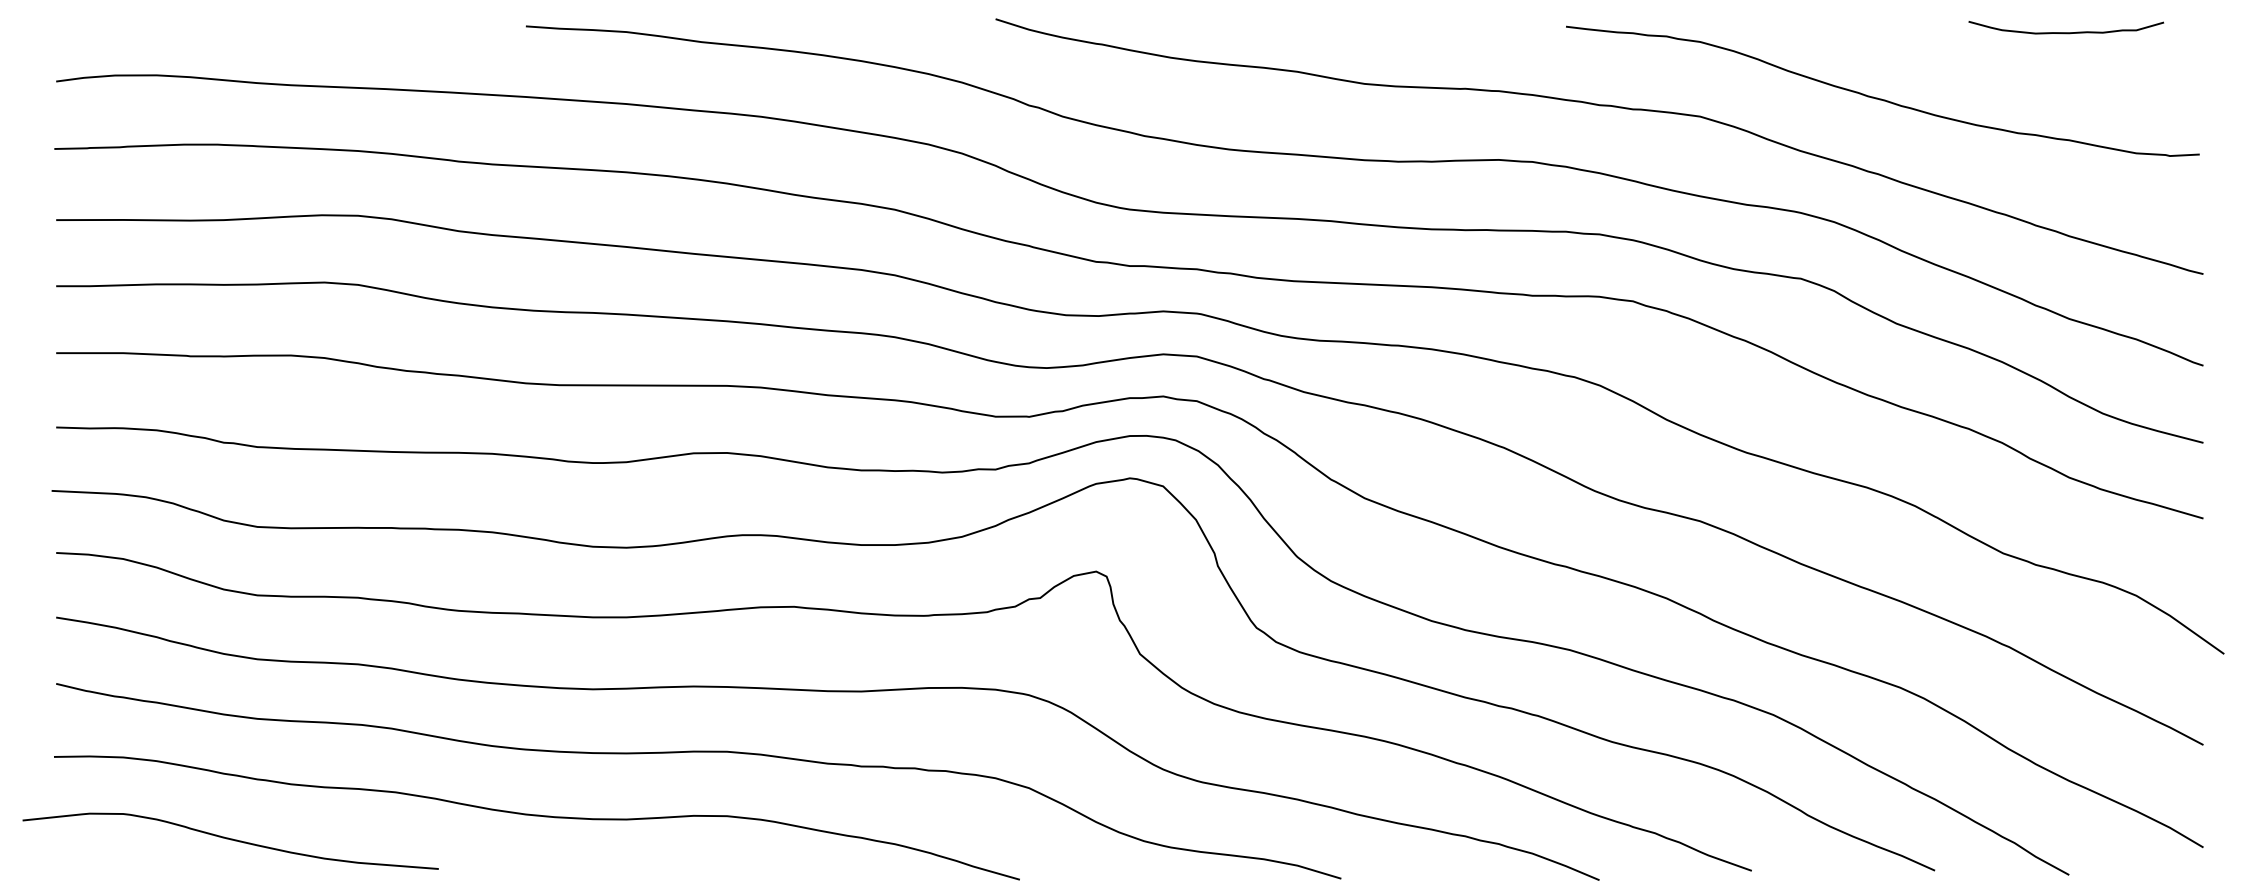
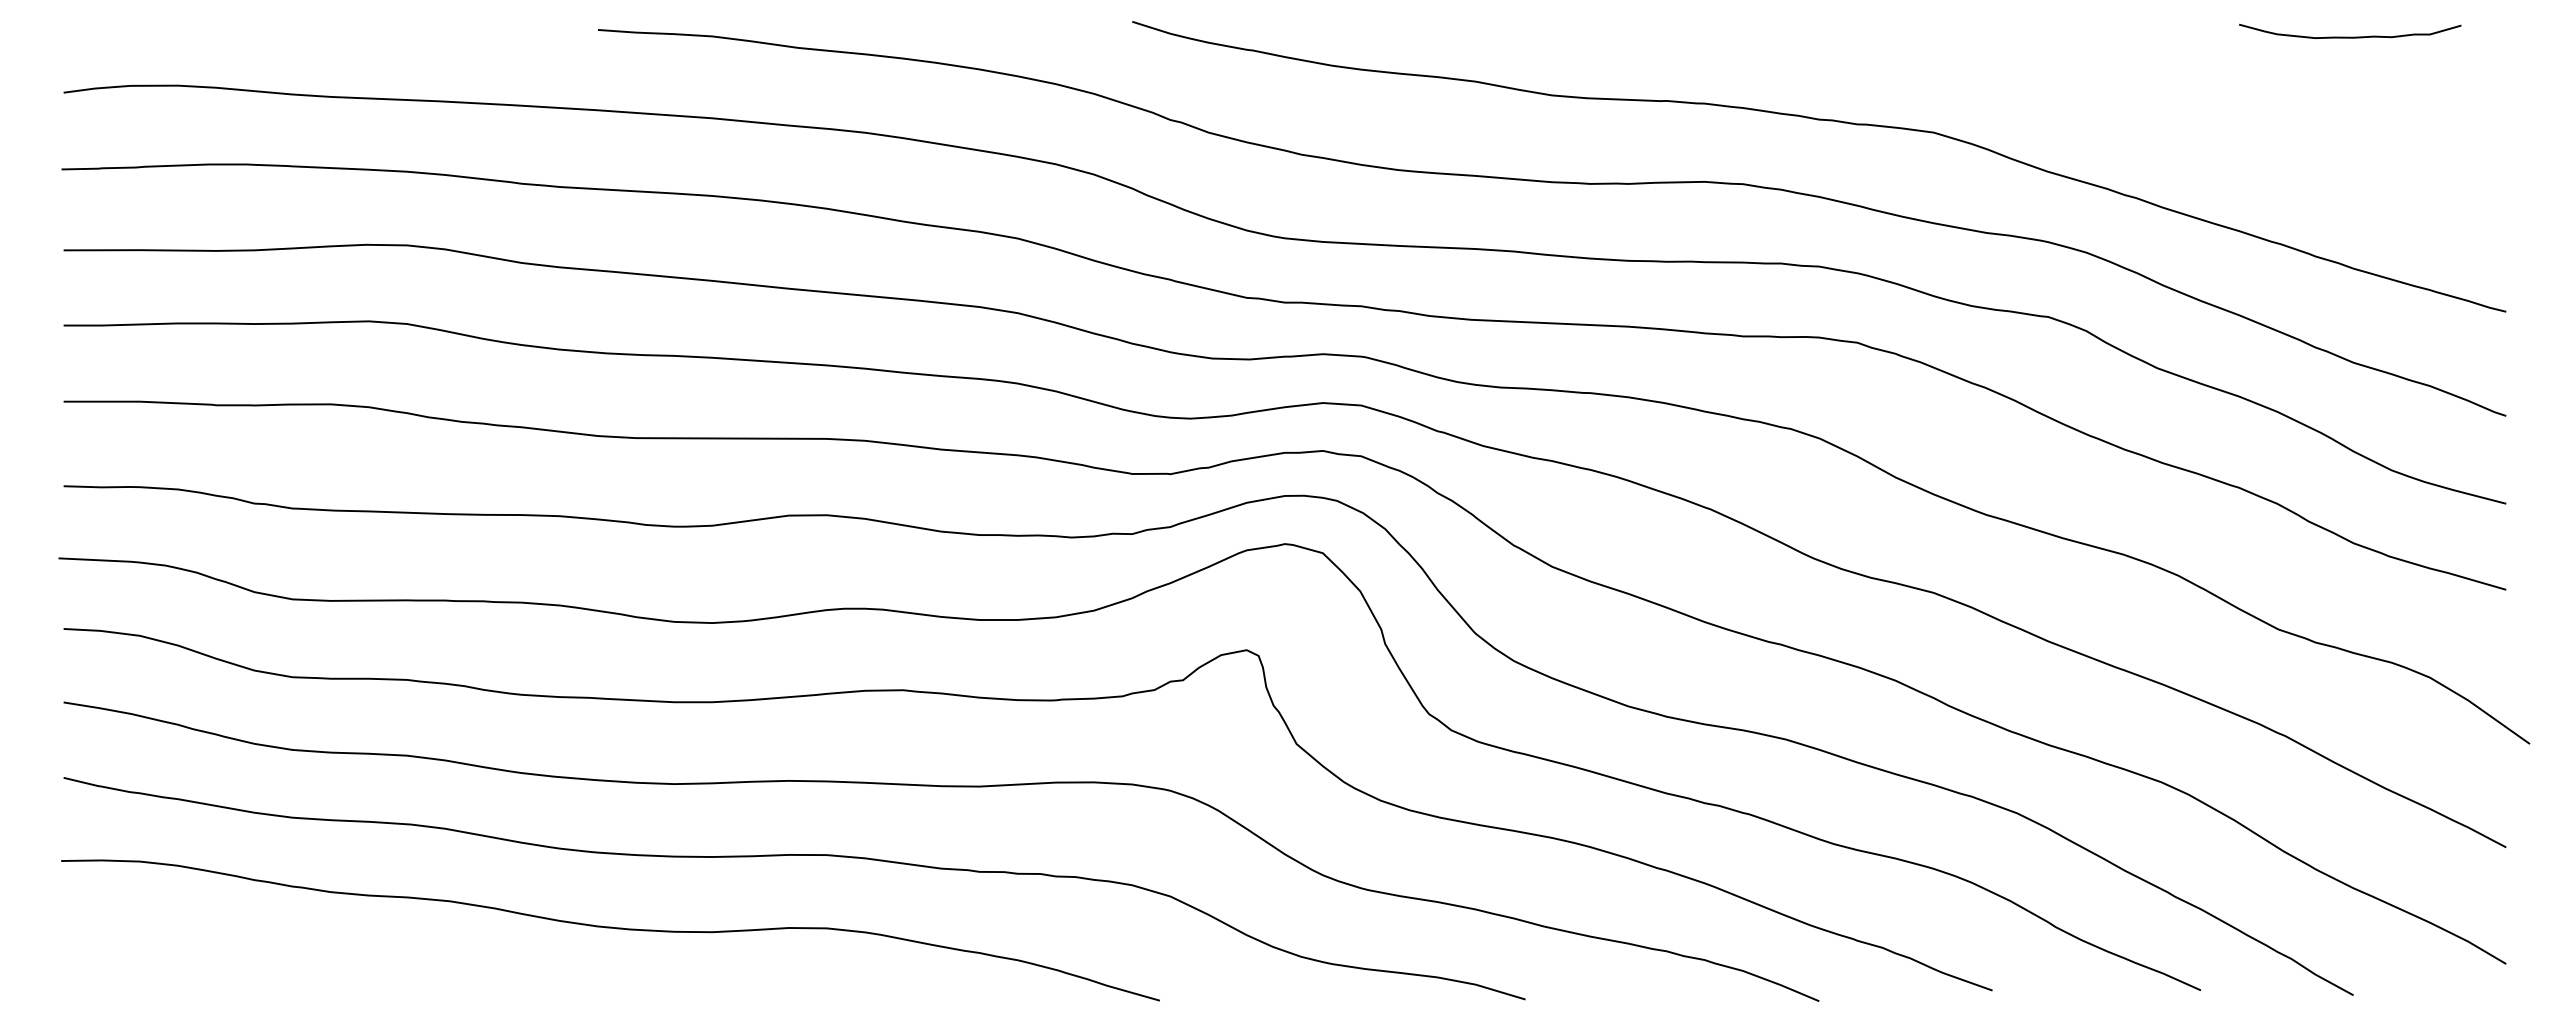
curve: (1879, 98) -> (2137, 111), removed
curve: (230, 840) -> (261, 955), removed

